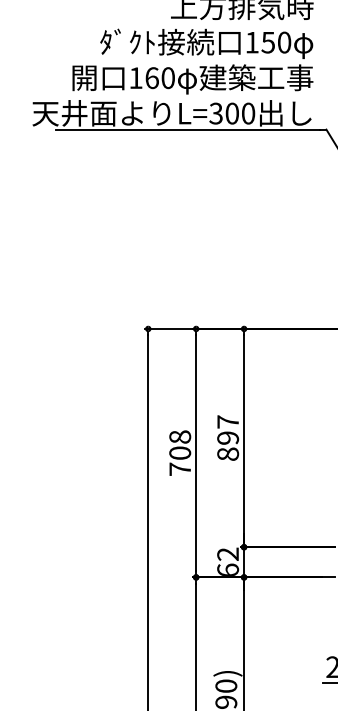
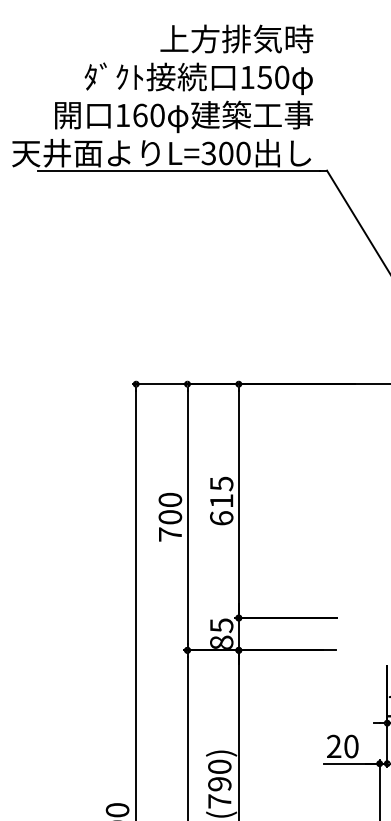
text: (180, 436) -> (170, 499), 708 -> 700
text: (227, 437) -> (221, 500), 897 -> 615
text: (227, 561) -> (221, 633), 62 -> 85

